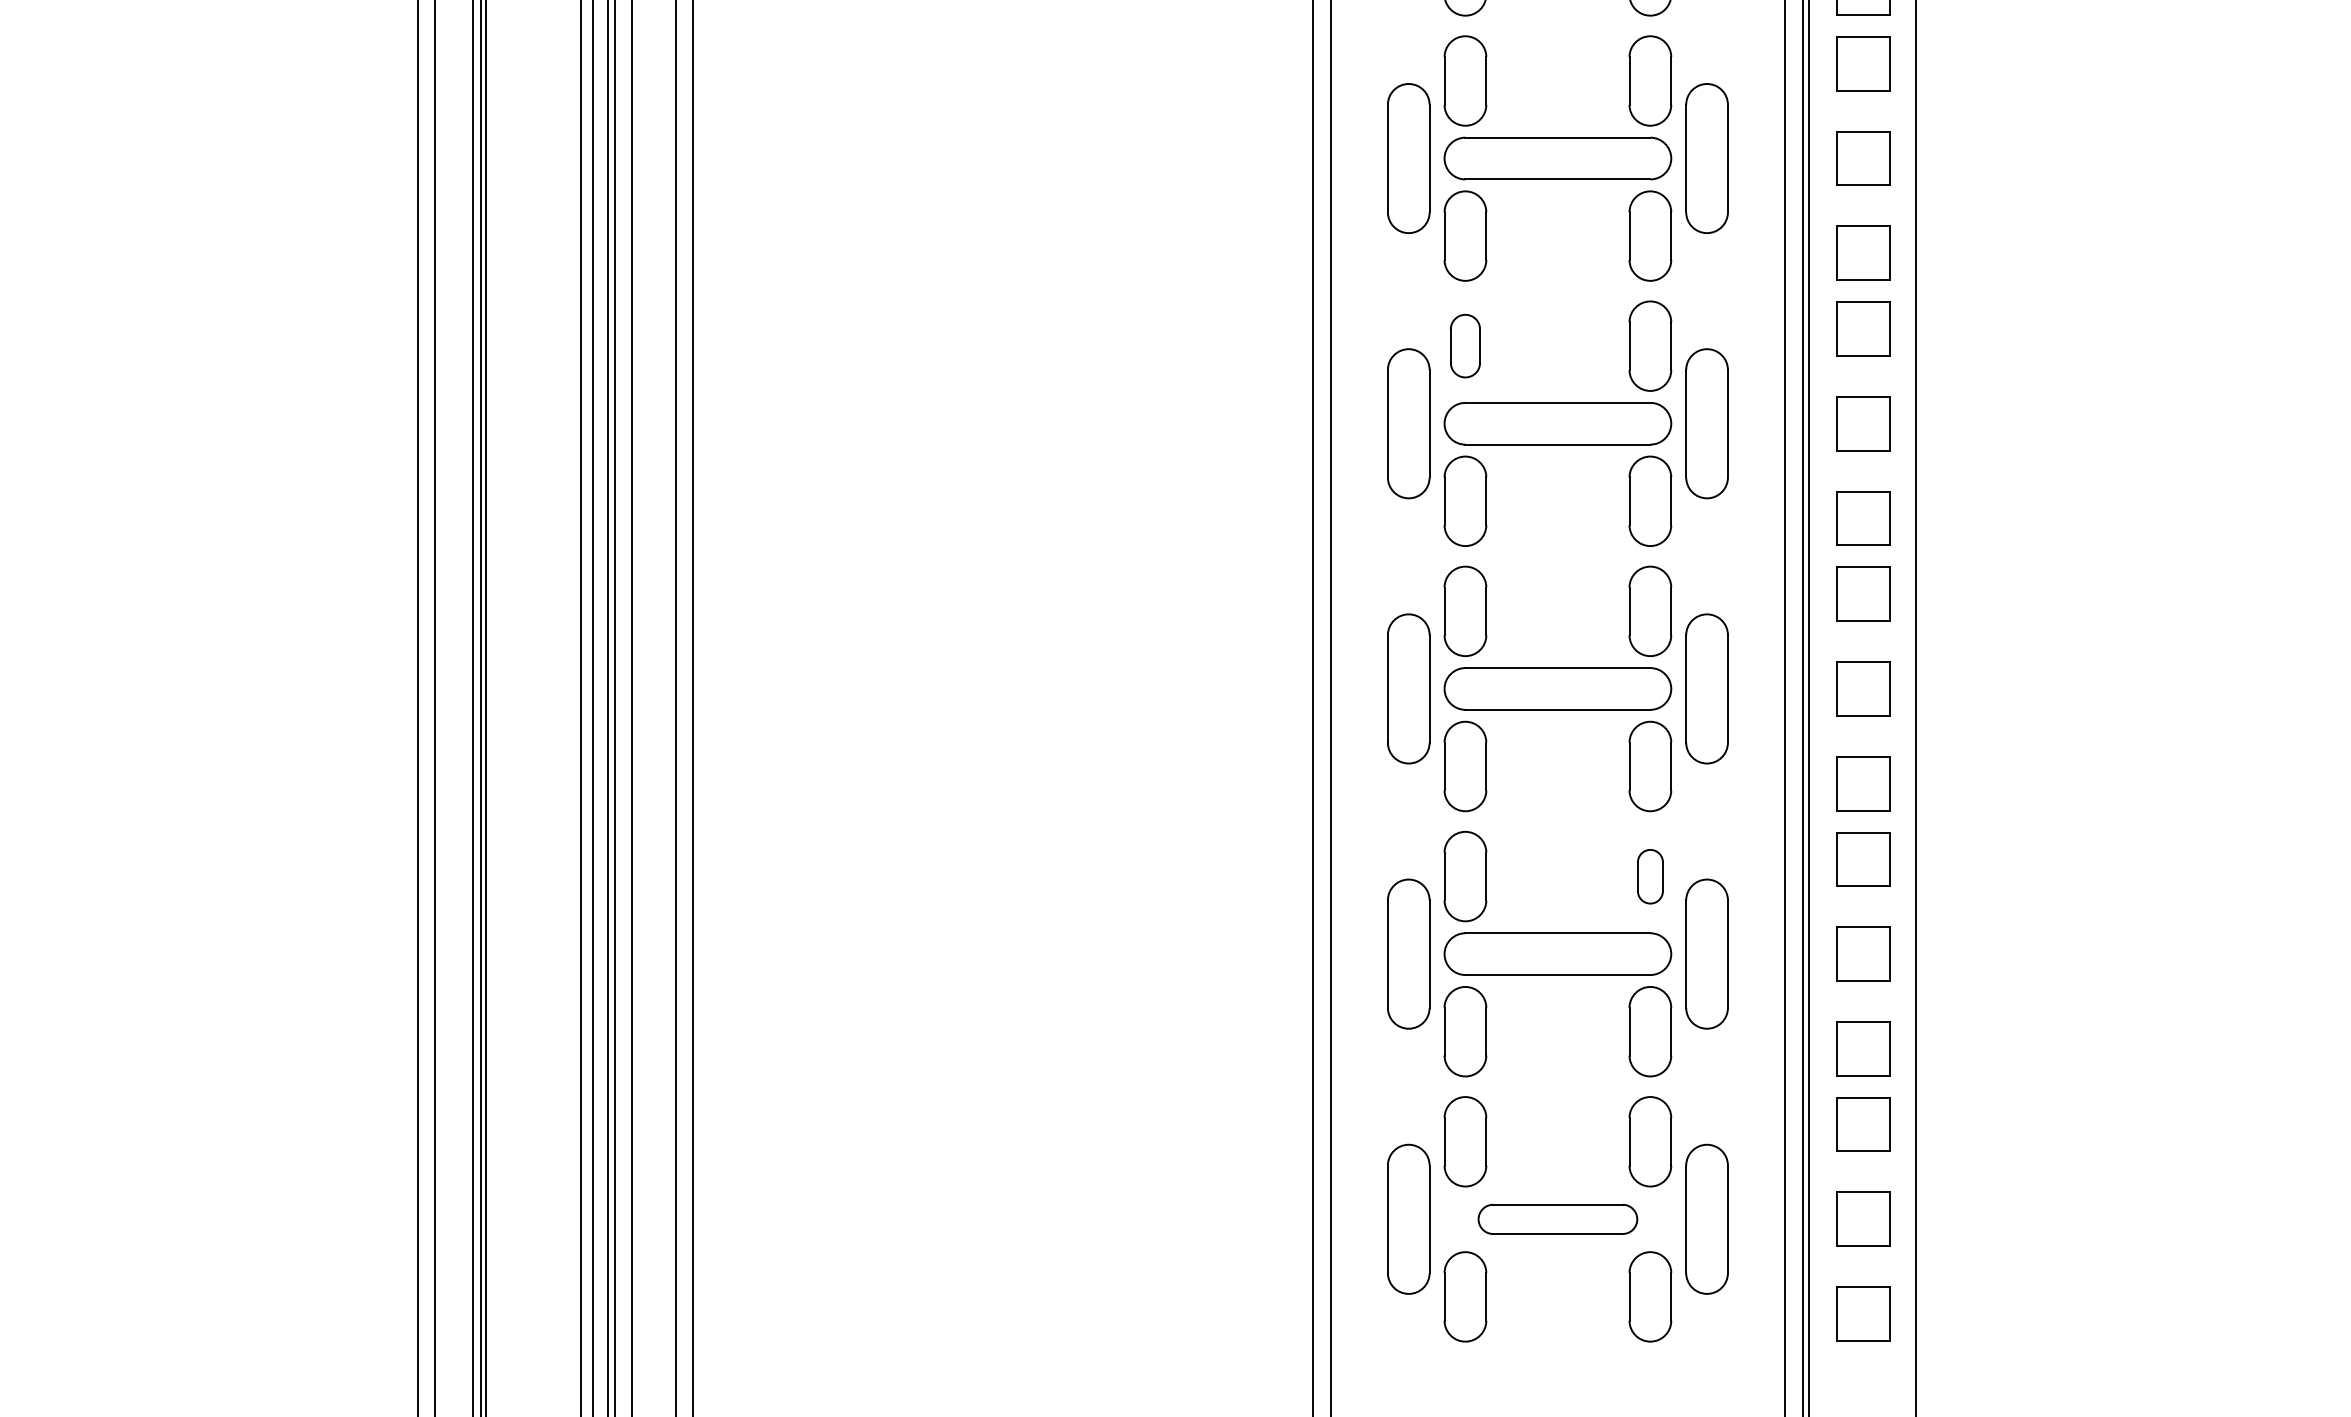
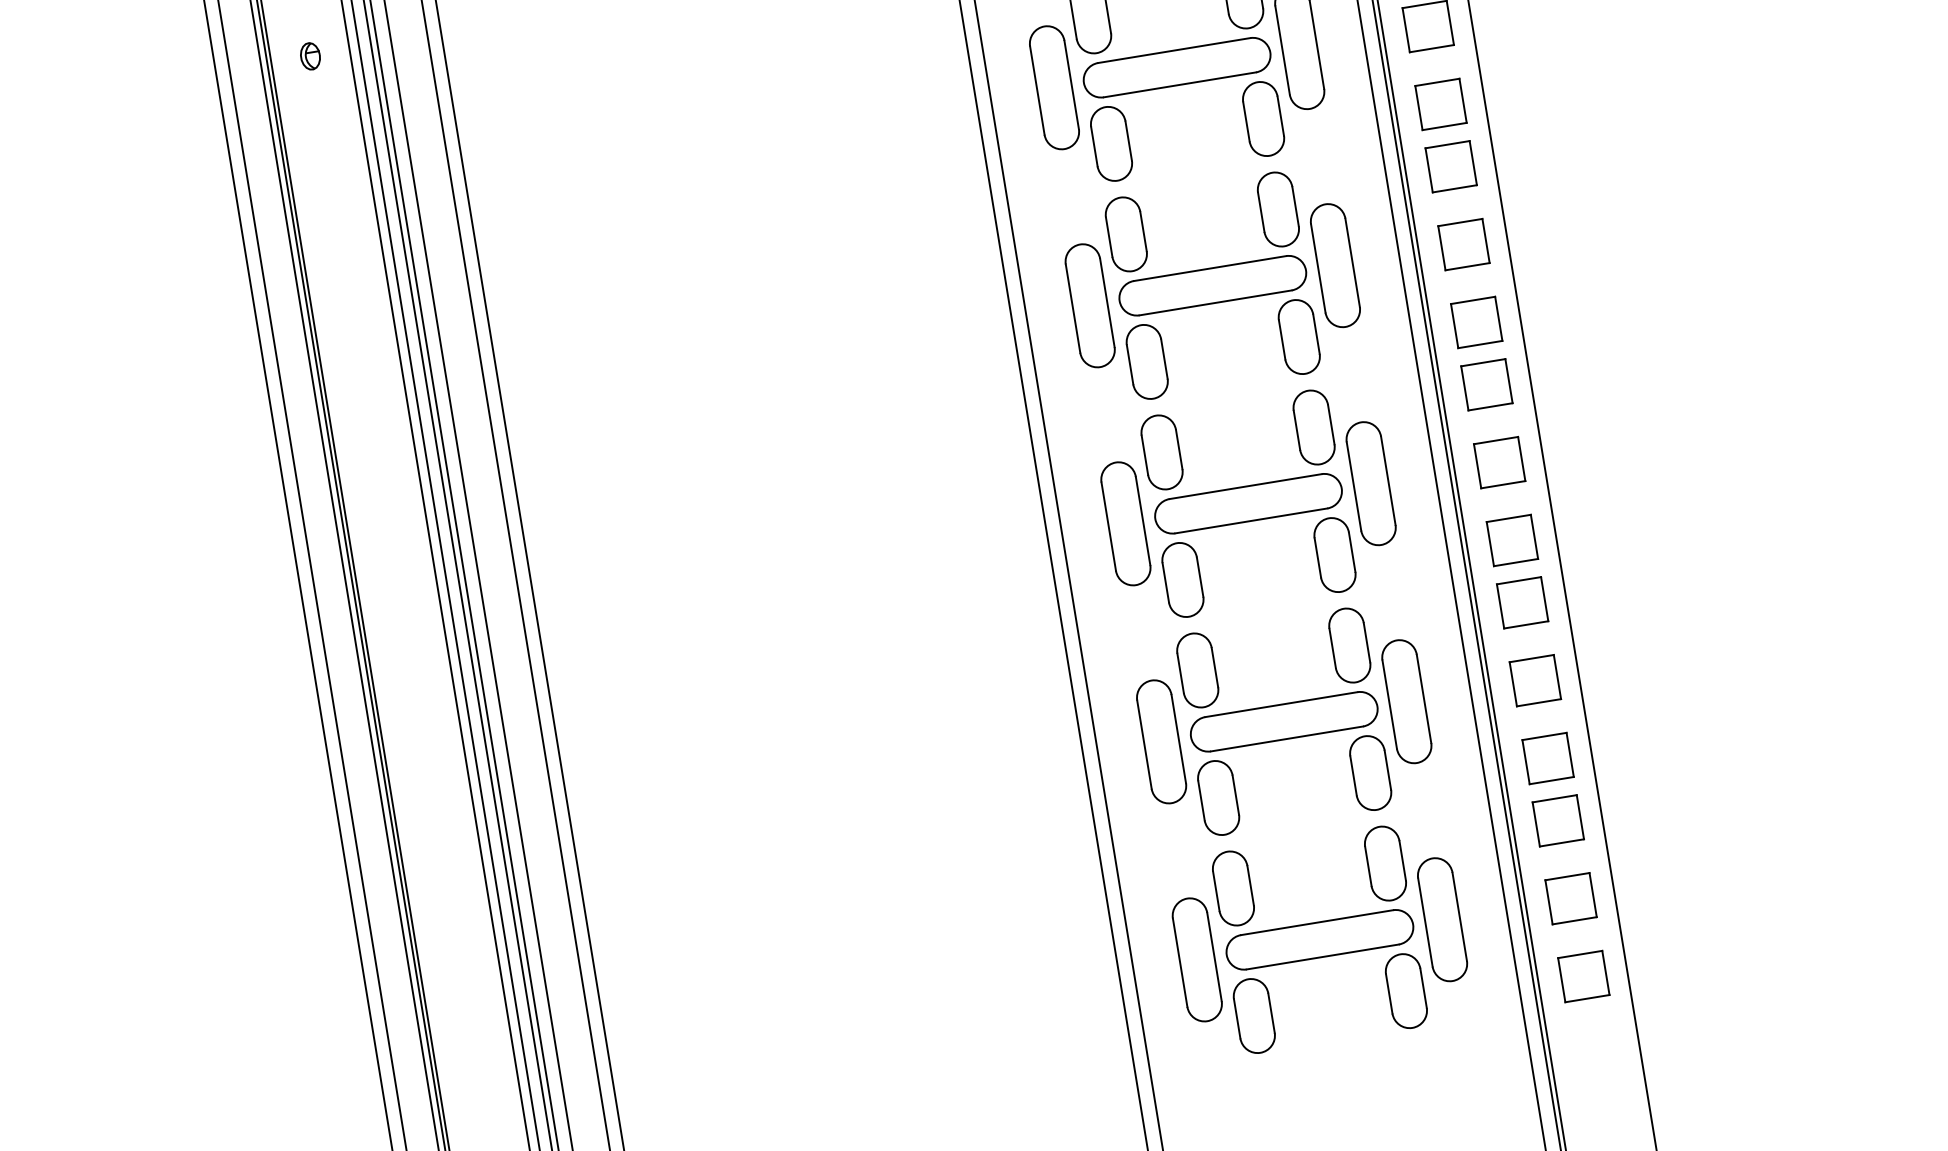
part: (1465, 345) -> (1126, 233), size x1.43
part: (1650, 876) -> (1349, 645), size x1.67
part: (1557, 1219) -> (1319, 940), size x1.43

